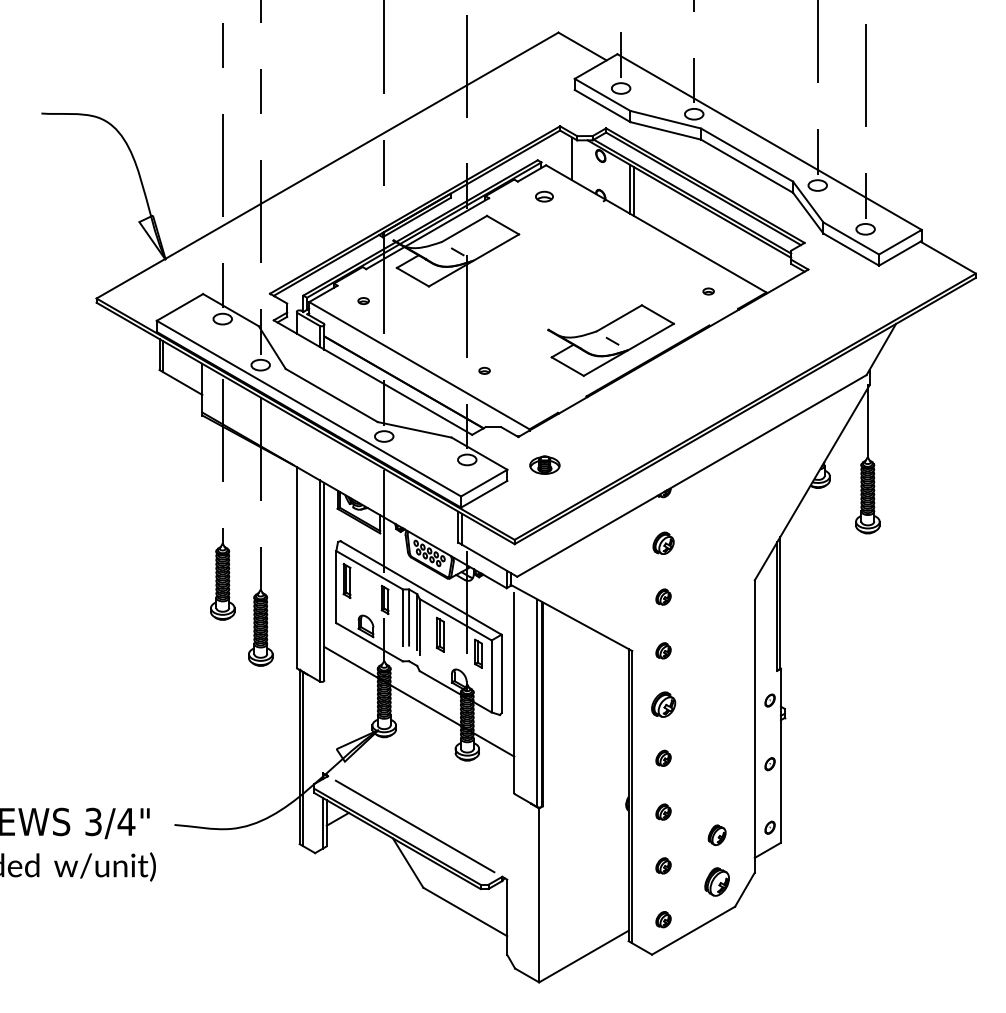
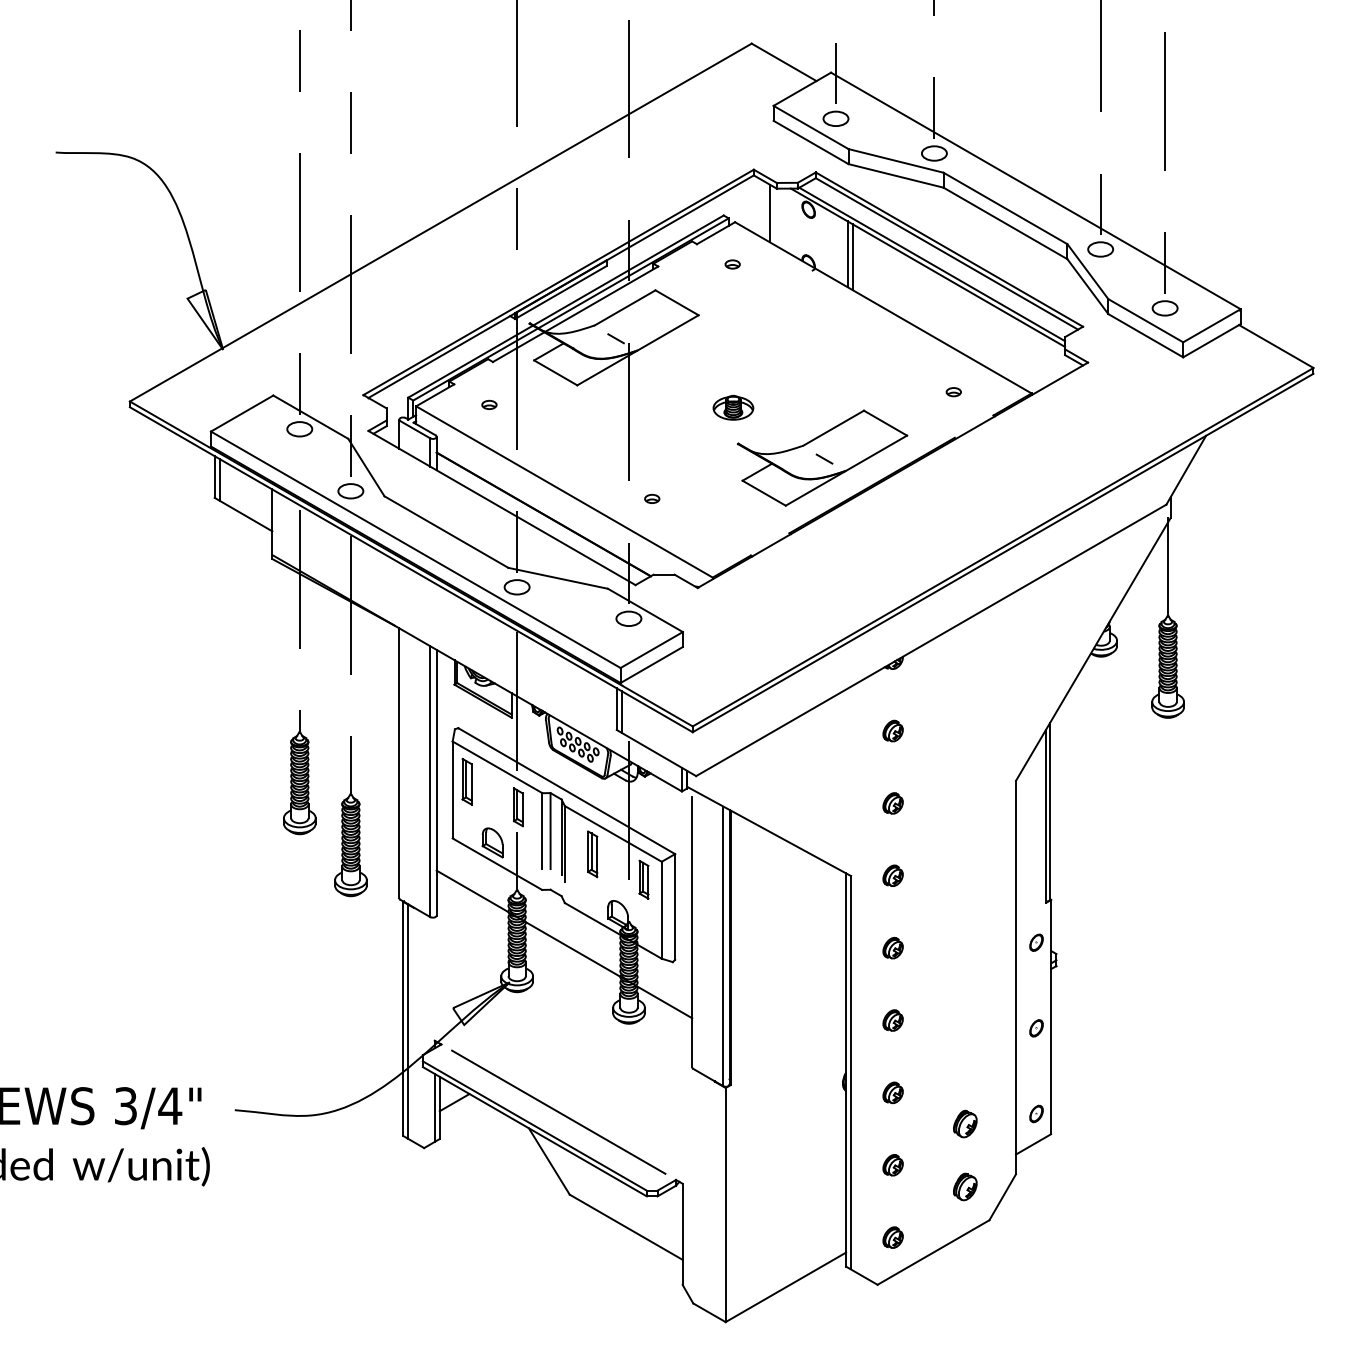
part: (544, 196) -> (732, 264), size x0.62
part: (544, 464) -> (733, 407), moved
part: (663, 542) -> (892, 730), size x0.71
part: (663, 704) -> (892, 947), size x0.62
part: (717, 881) -> (965, 1186), size x0.71

